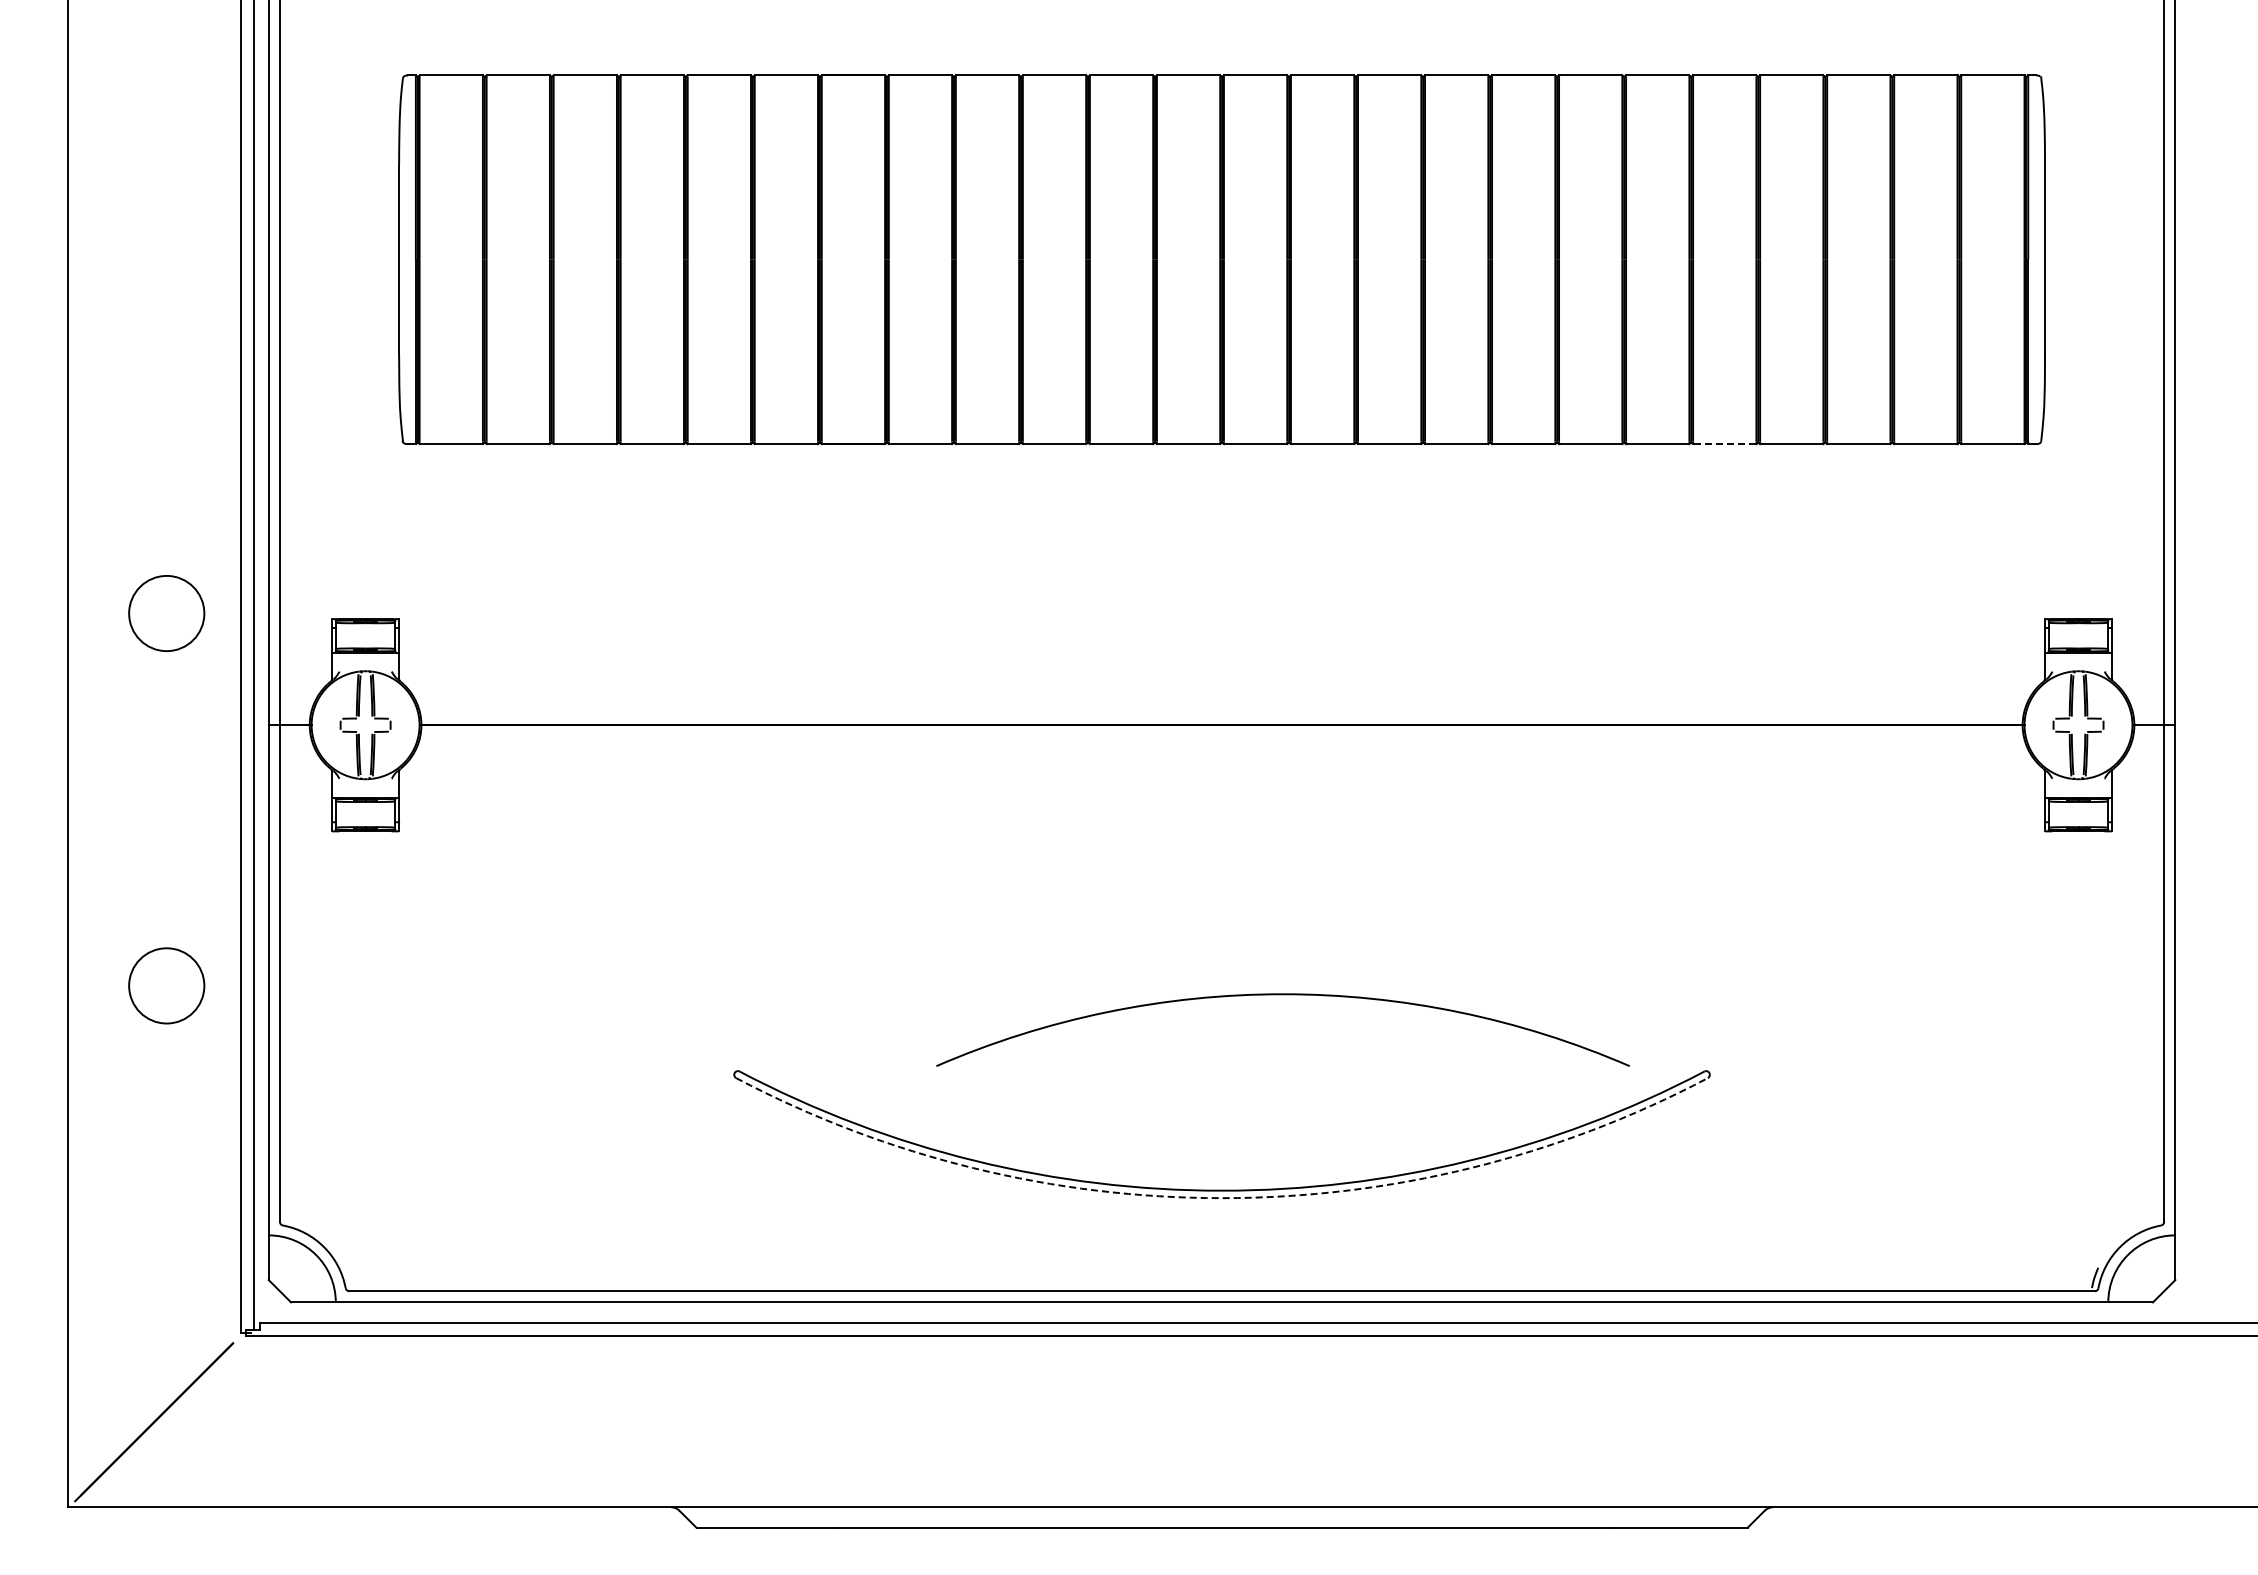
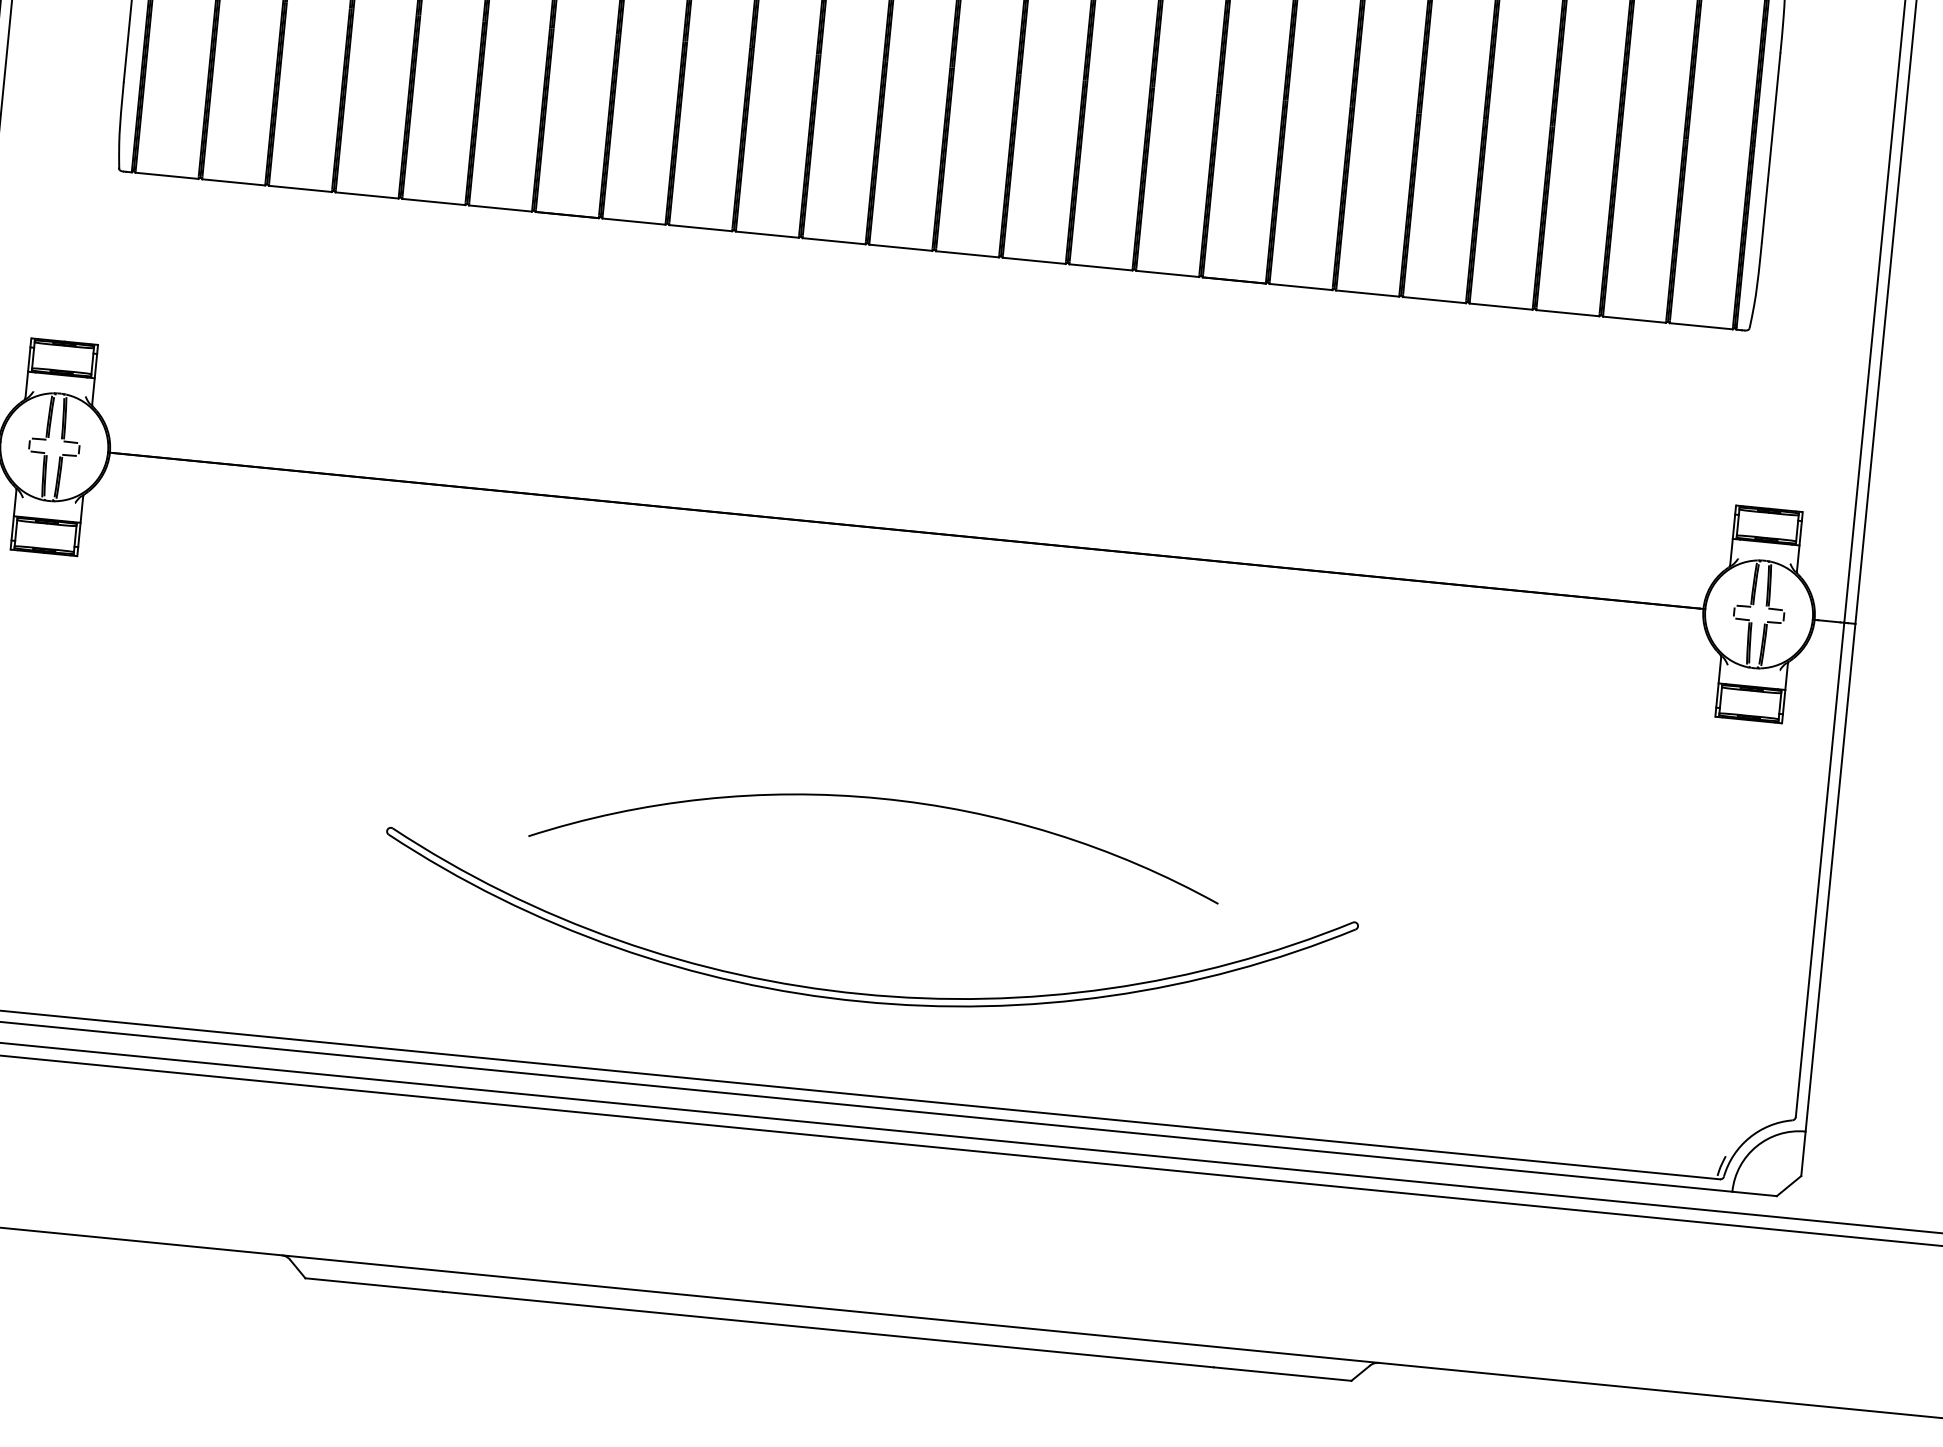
line: (1724, 444) -> (1434, 300), dashed -> solid
arc: (1282, 995) -> (879, 799), moved
arc: (1222, 1198) -> (860, 1001), dashed -> solid

